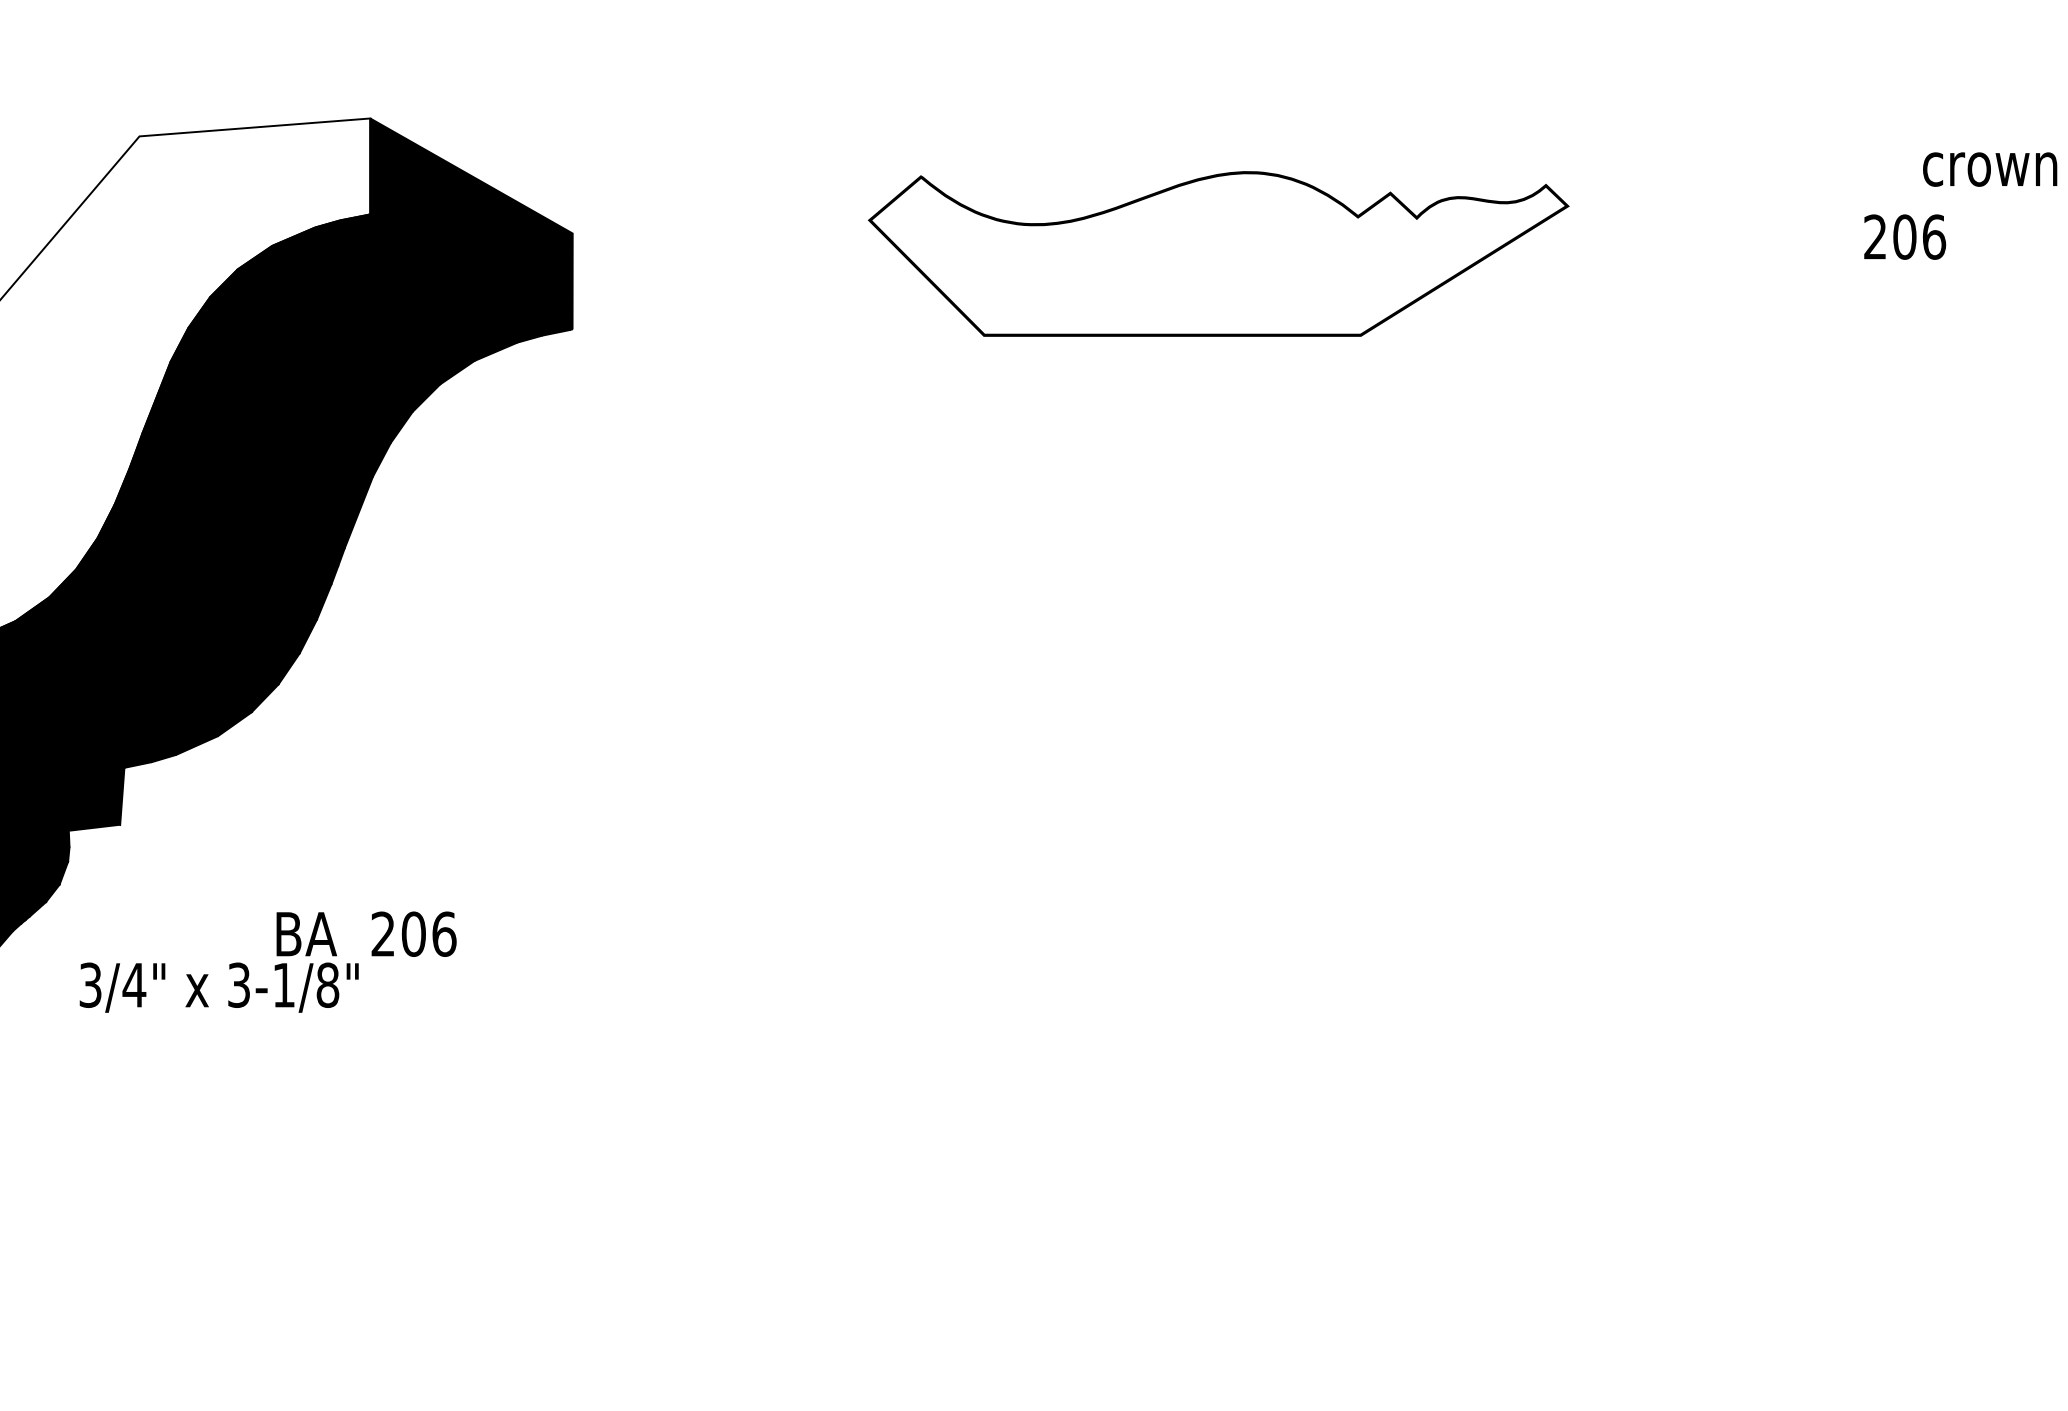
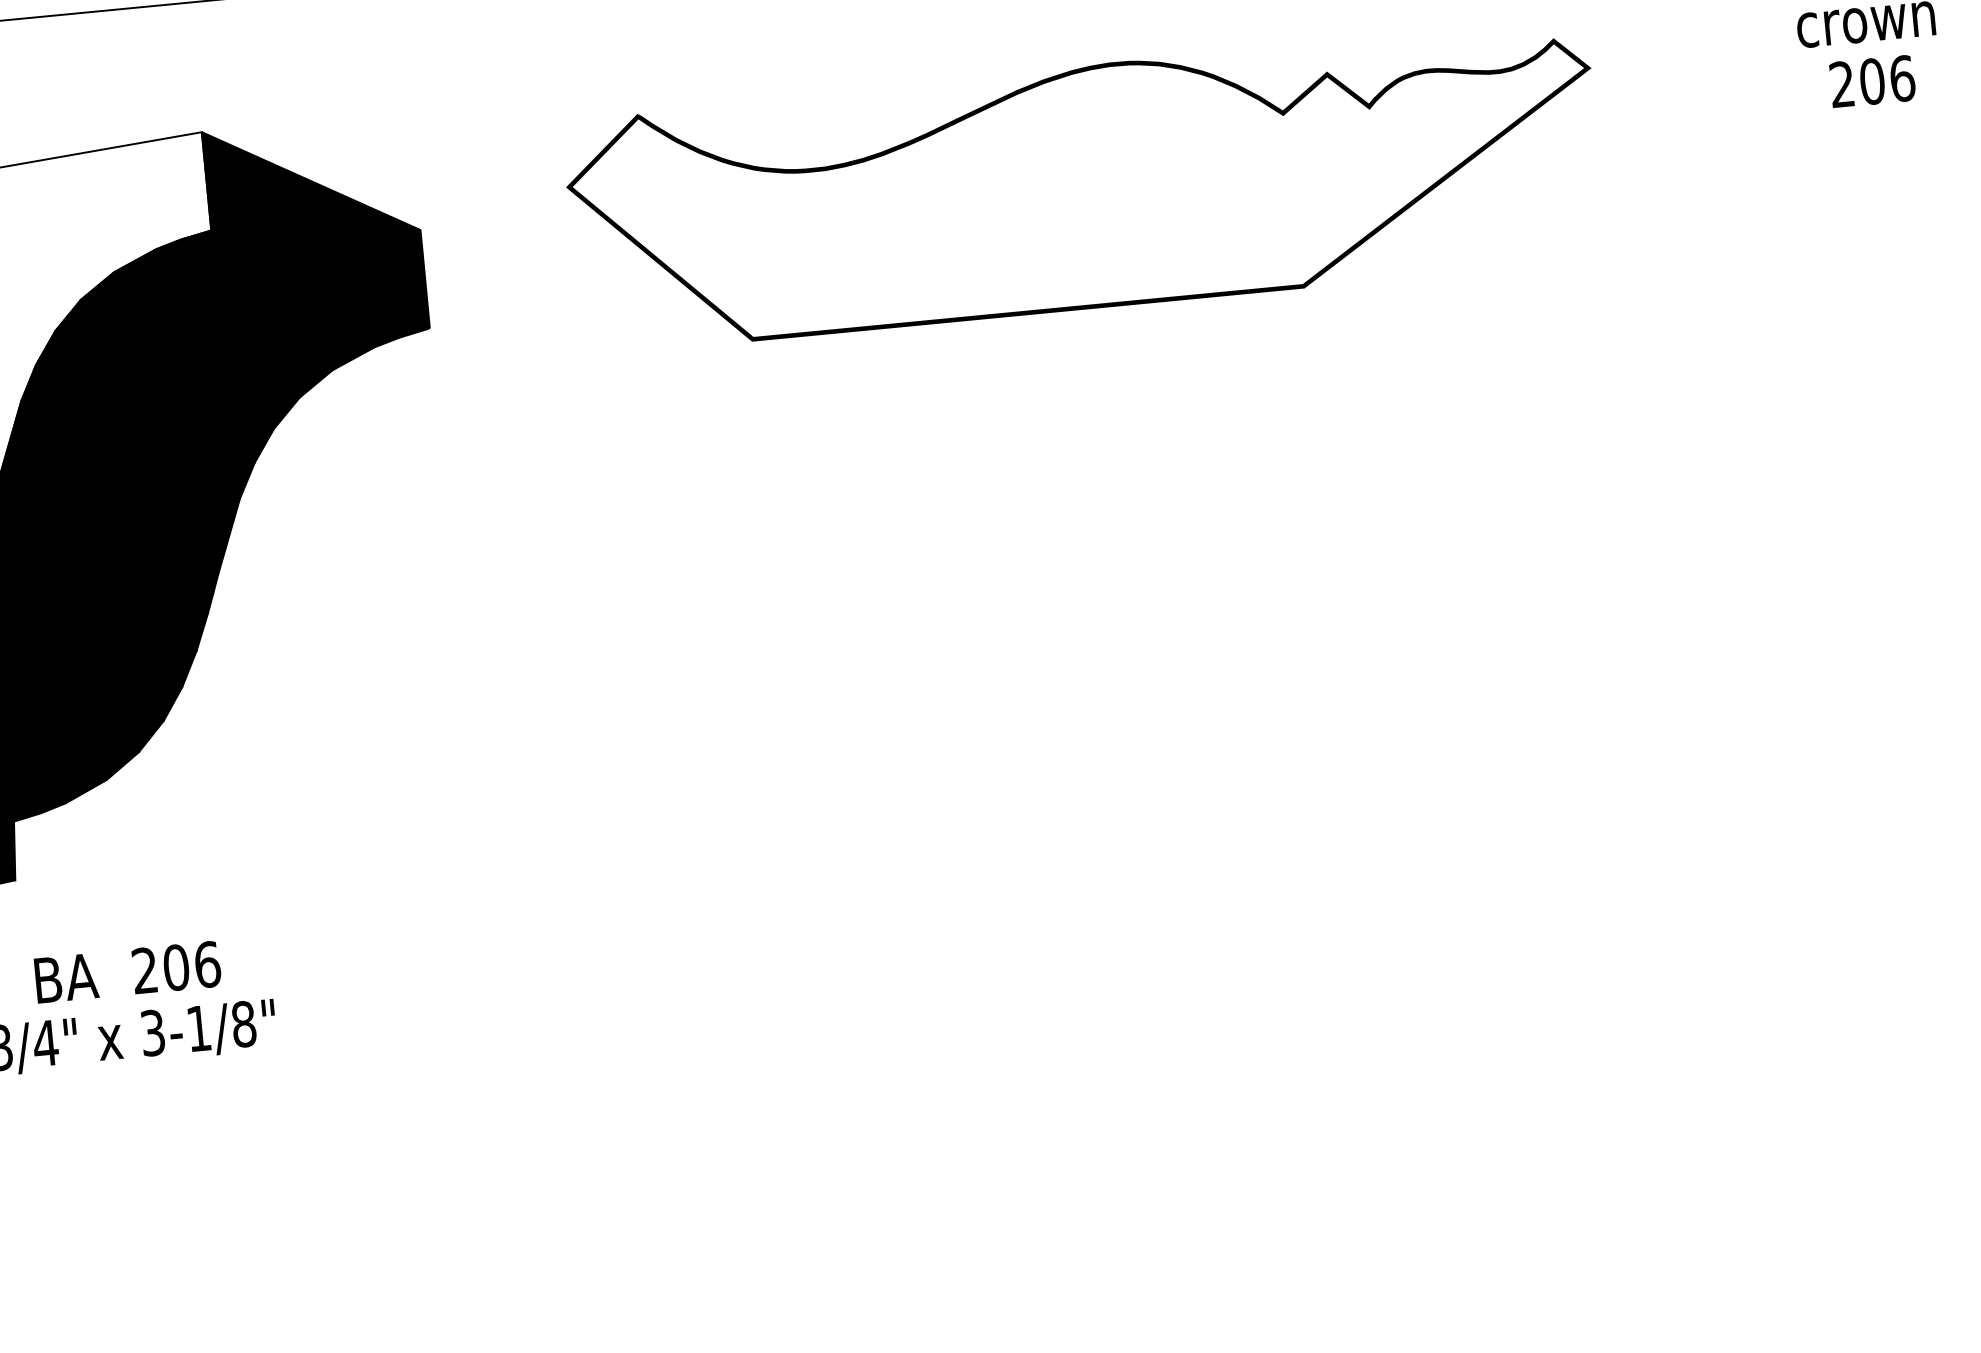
text: (1905, 236) -> (1873, 80), moved
part: (1218, 253) -> (1084, 186), size x1.43
text: (366, 933) -> (127, 971), moved

